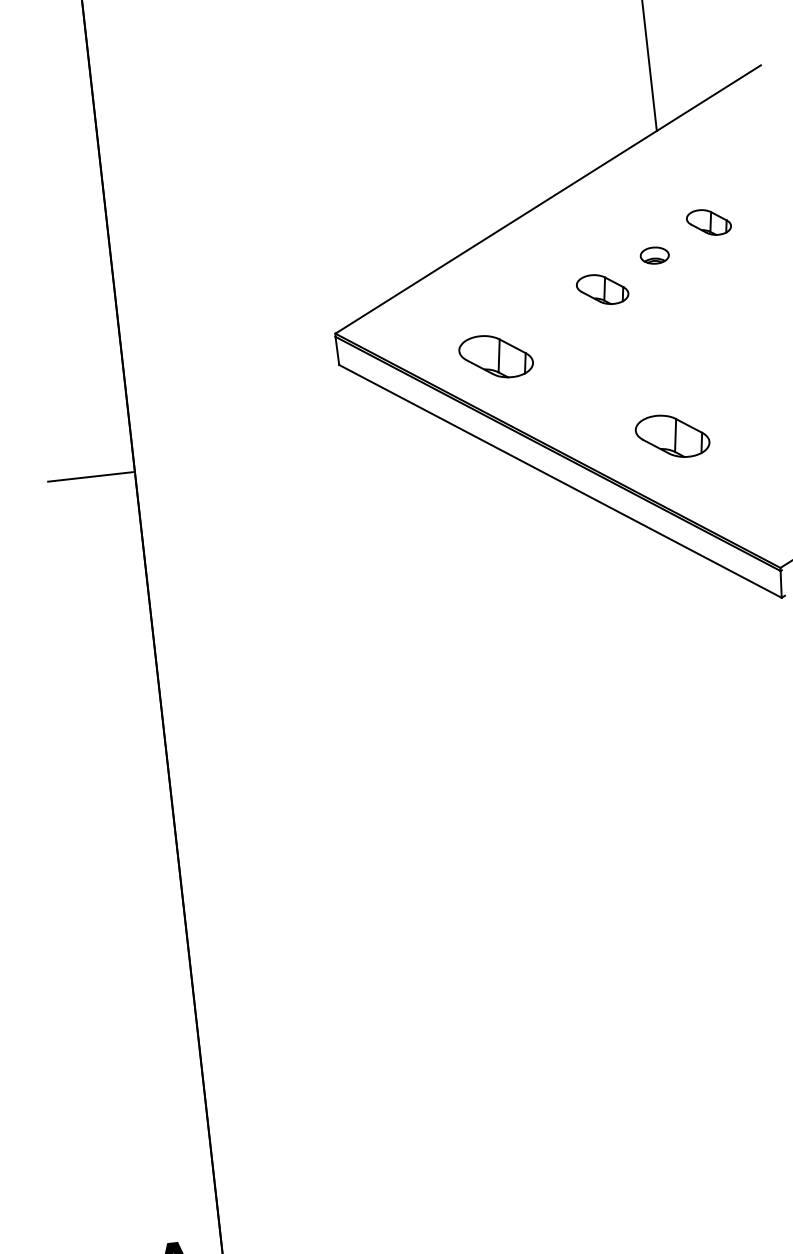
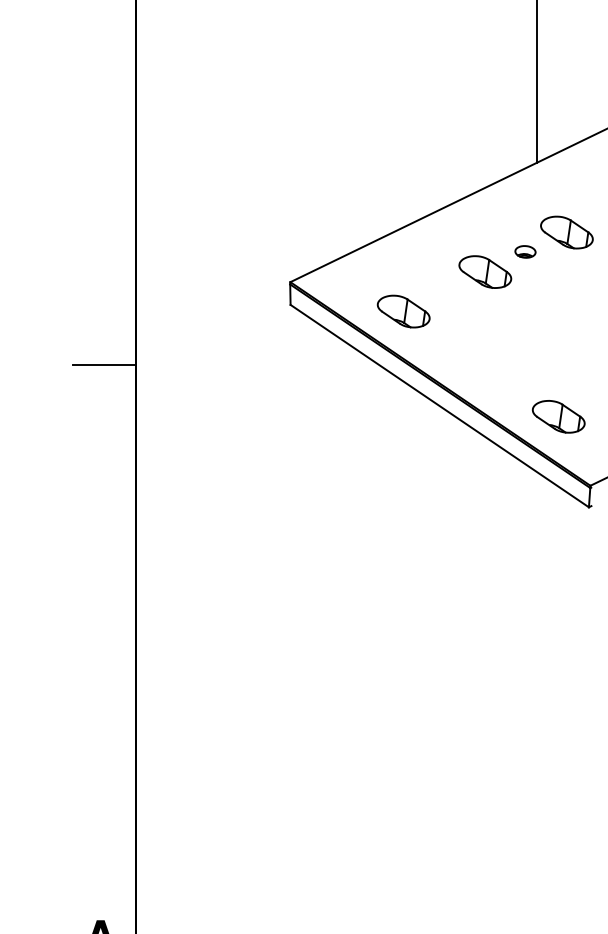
part: (708, 222) -> (566, 232), size x1.67
part: (602, 288) -> (485, 271), size x1.43
part: (672, 435) -> (558, 416), moved

